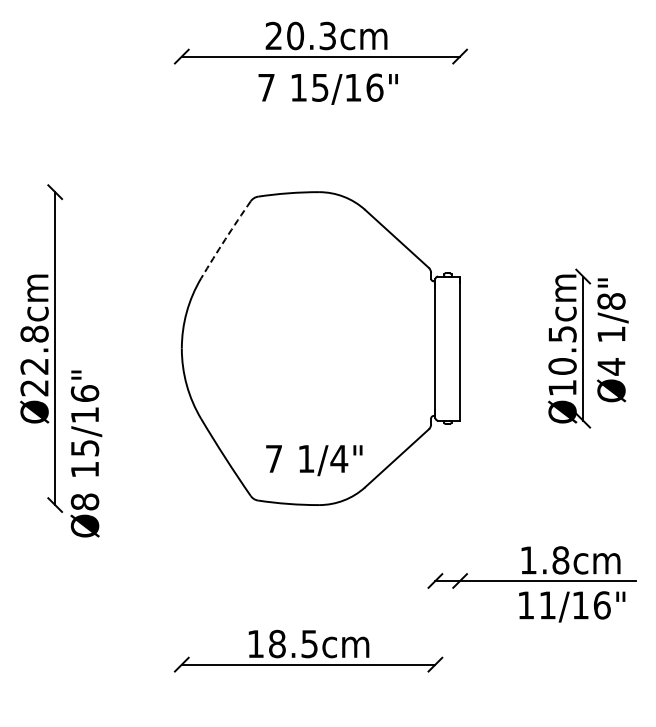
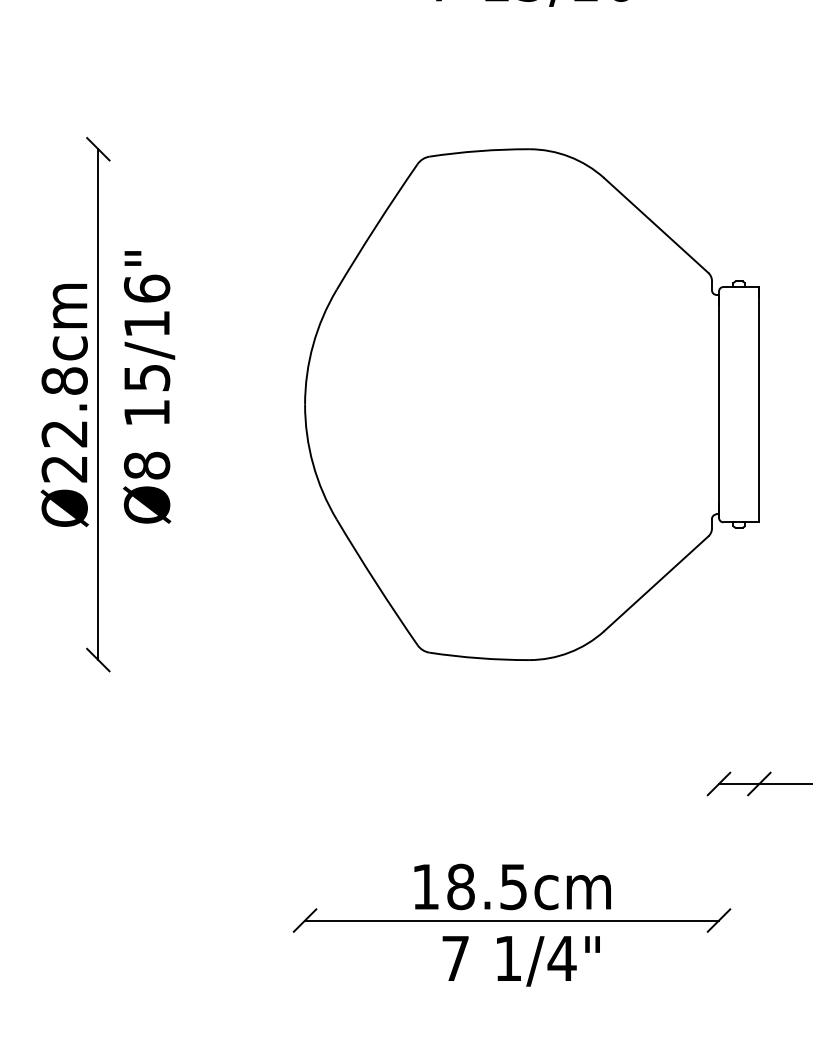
arc: (225, 239) -> (376, 226), dashed -> solid
text: (86, 453) -> (149, 386), moved
text: (314, 460) -> (521, 961), moved

